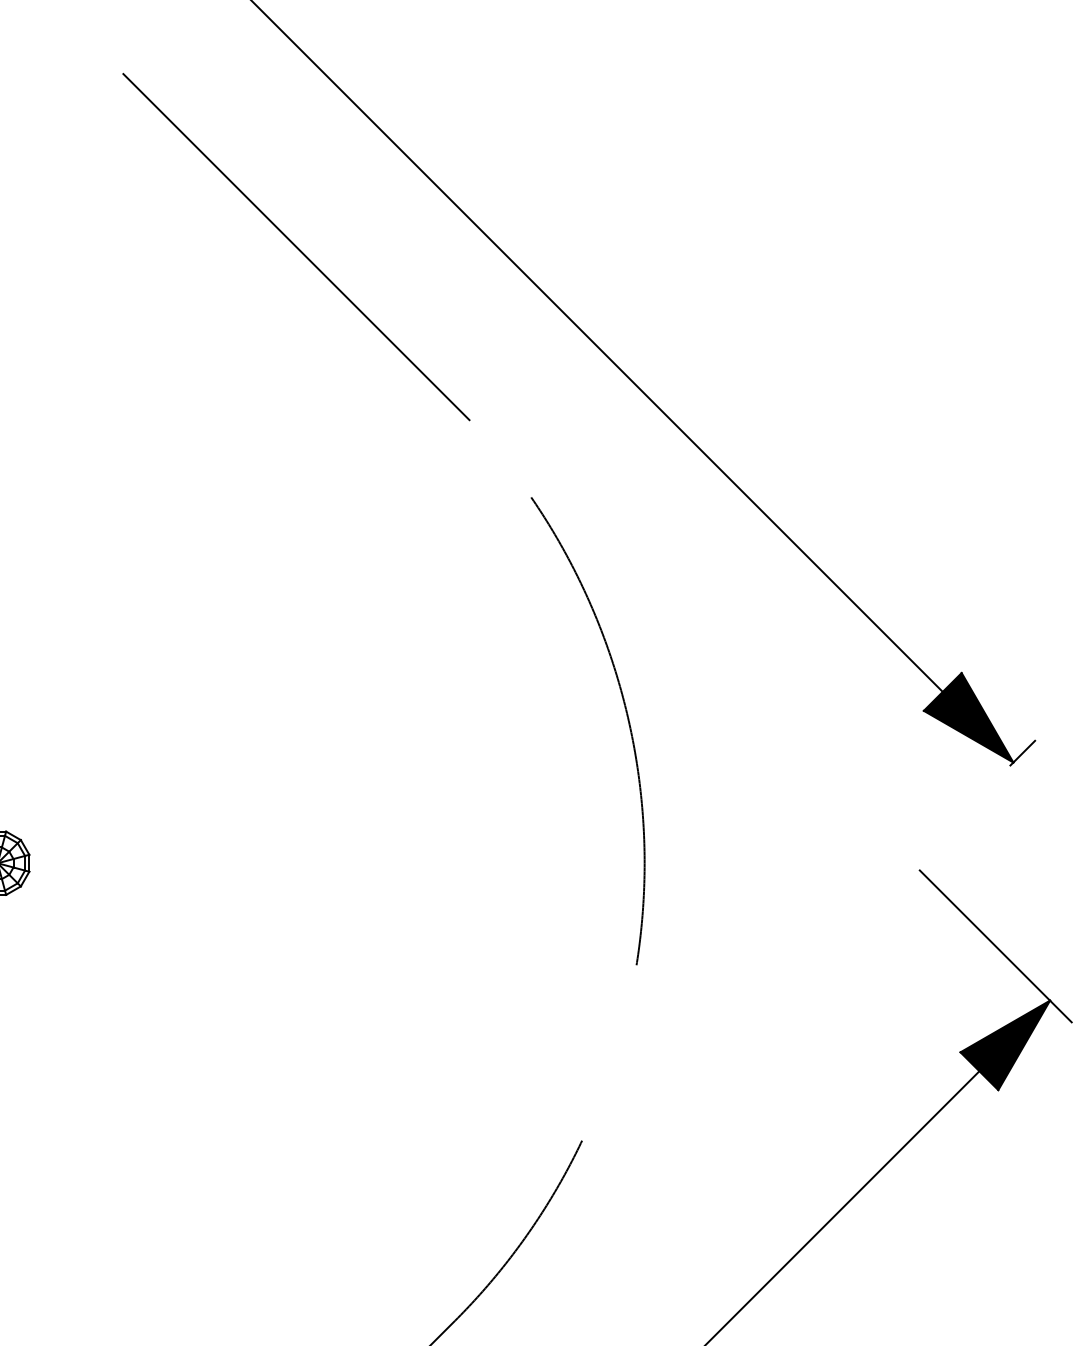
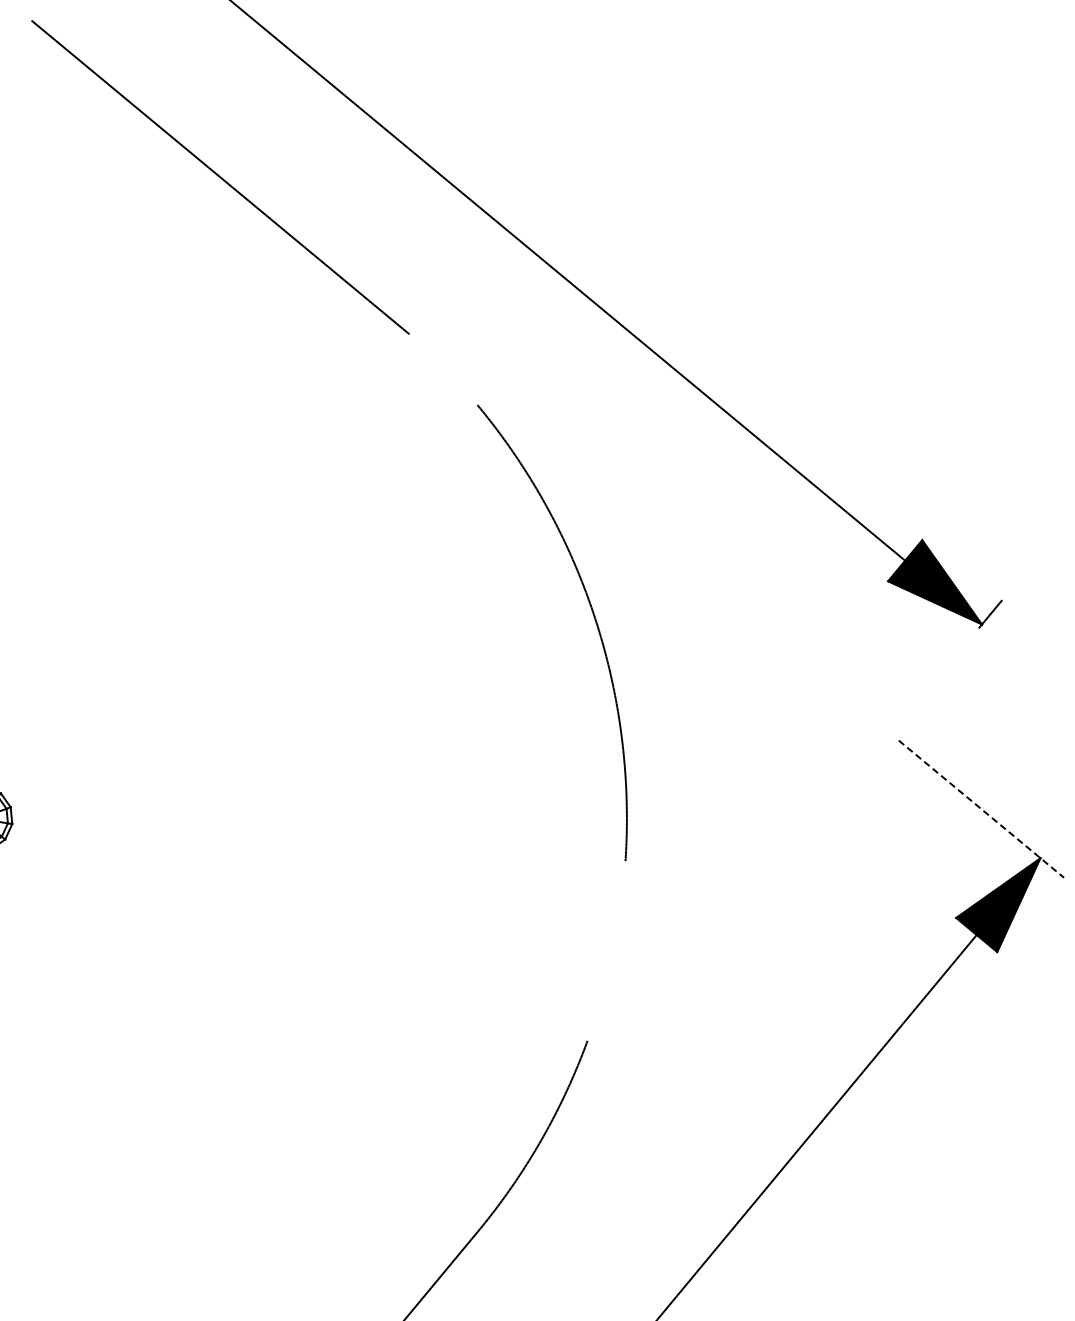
line: (996, 946) -> (982, 809), solid -> dashed

